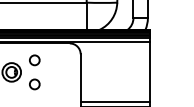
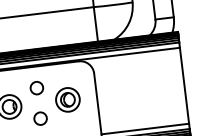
part: (57, 72) -> (67, 100), added

